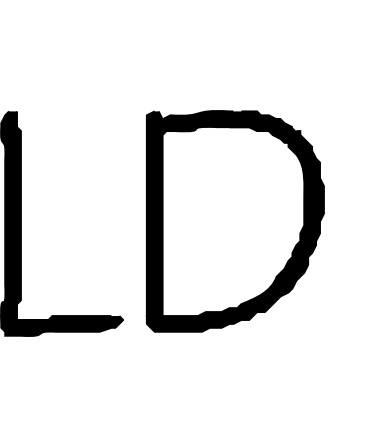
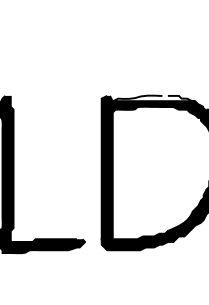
fill: (221, 115) -> (154, 98), removed

